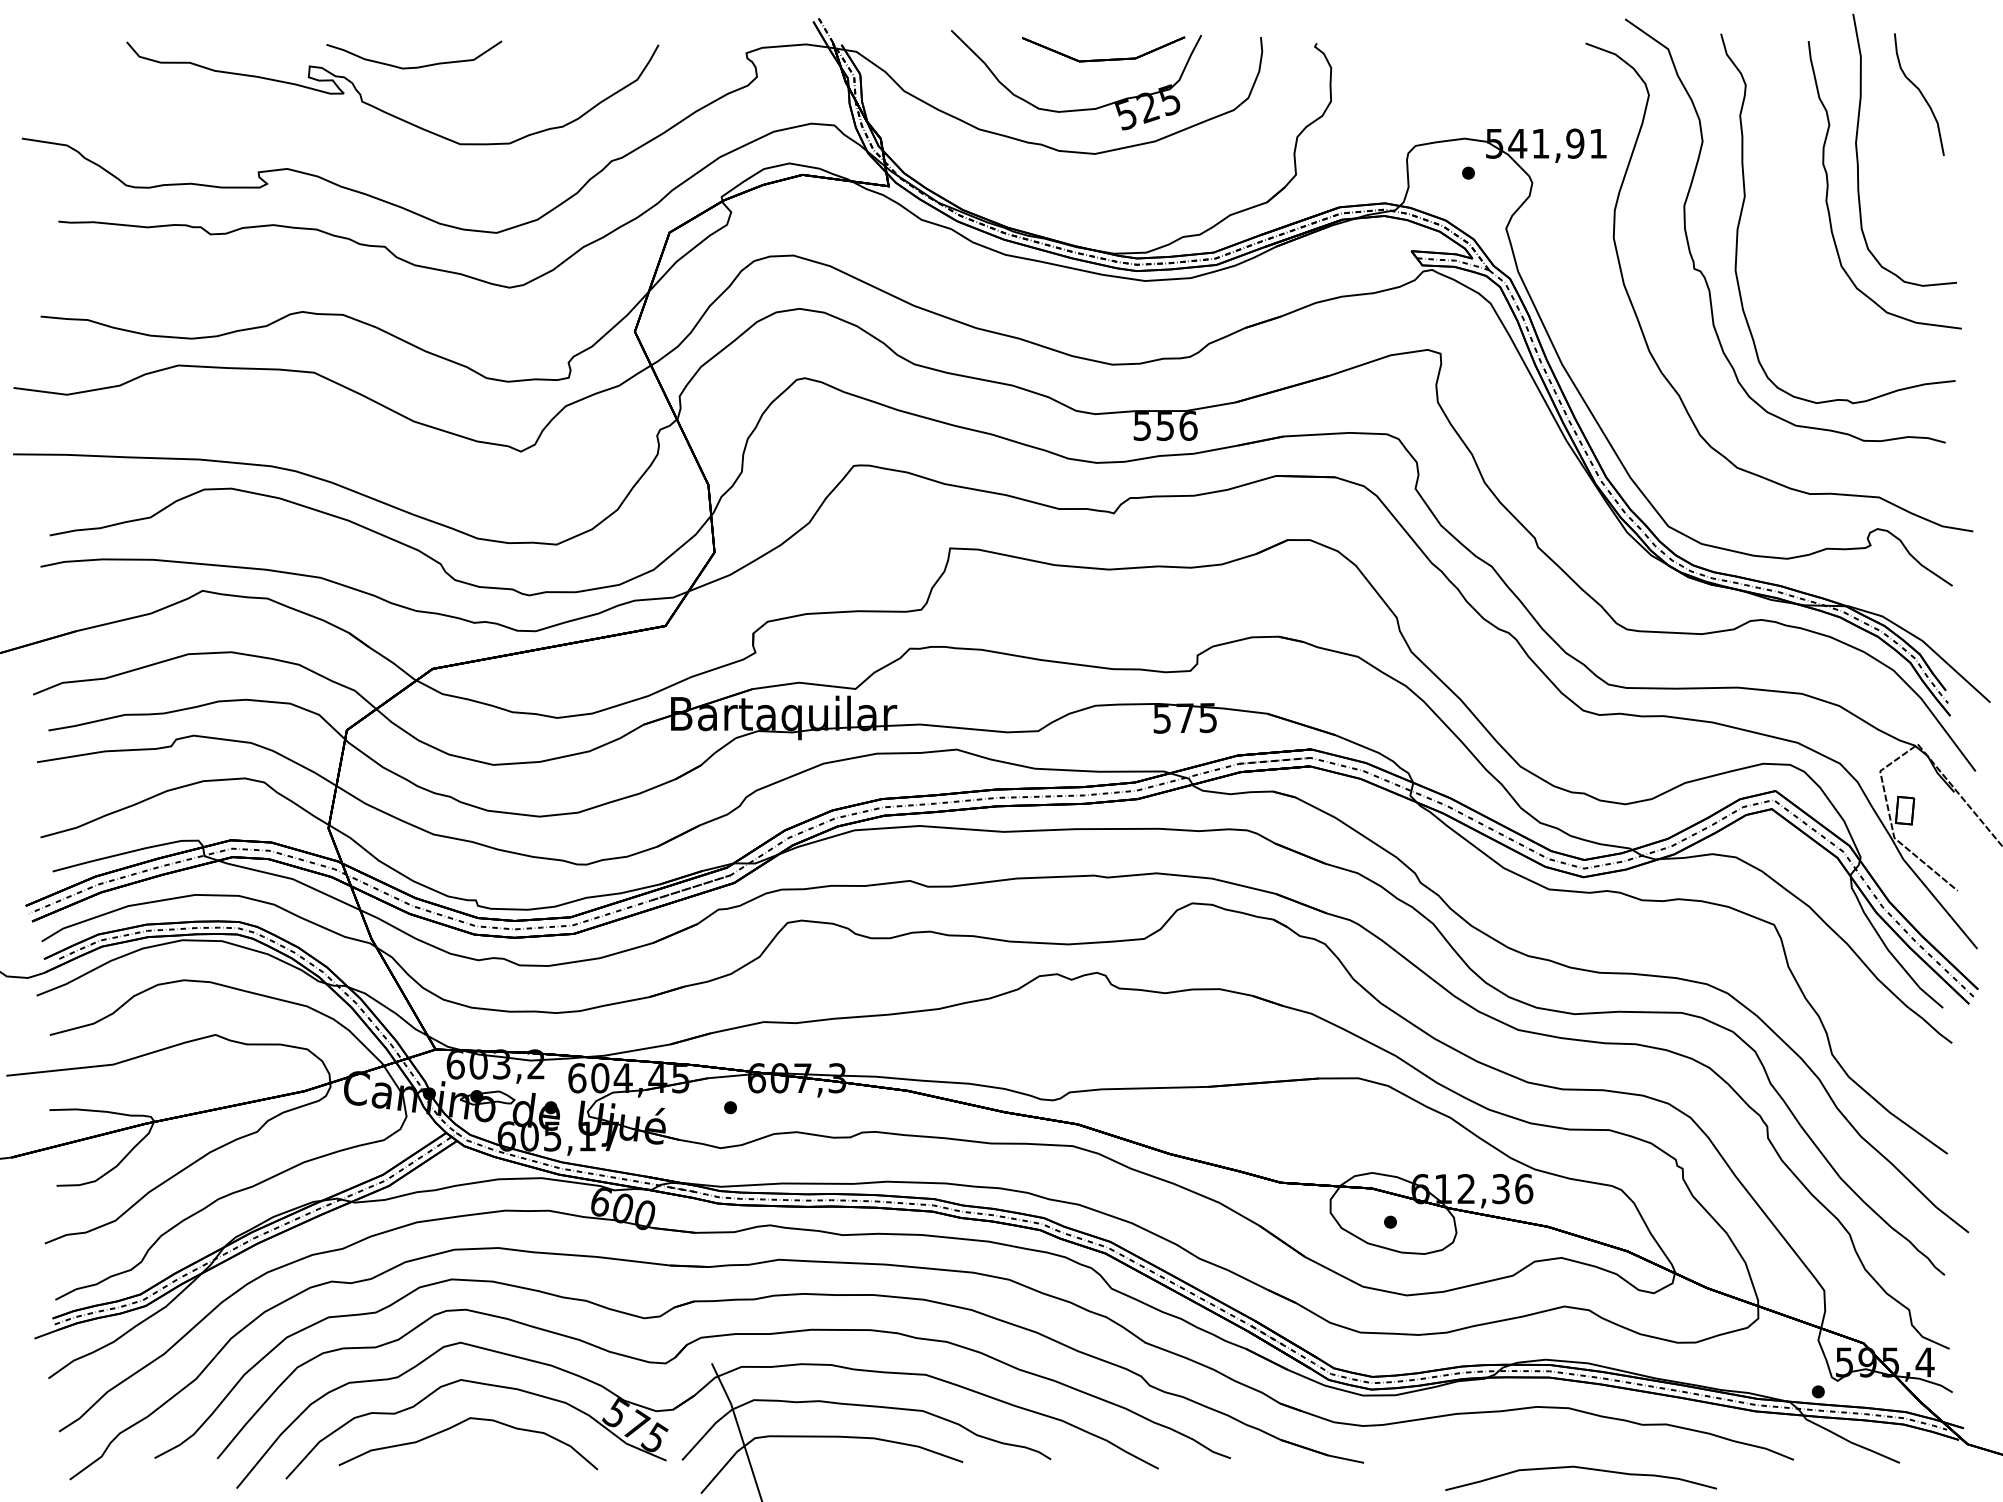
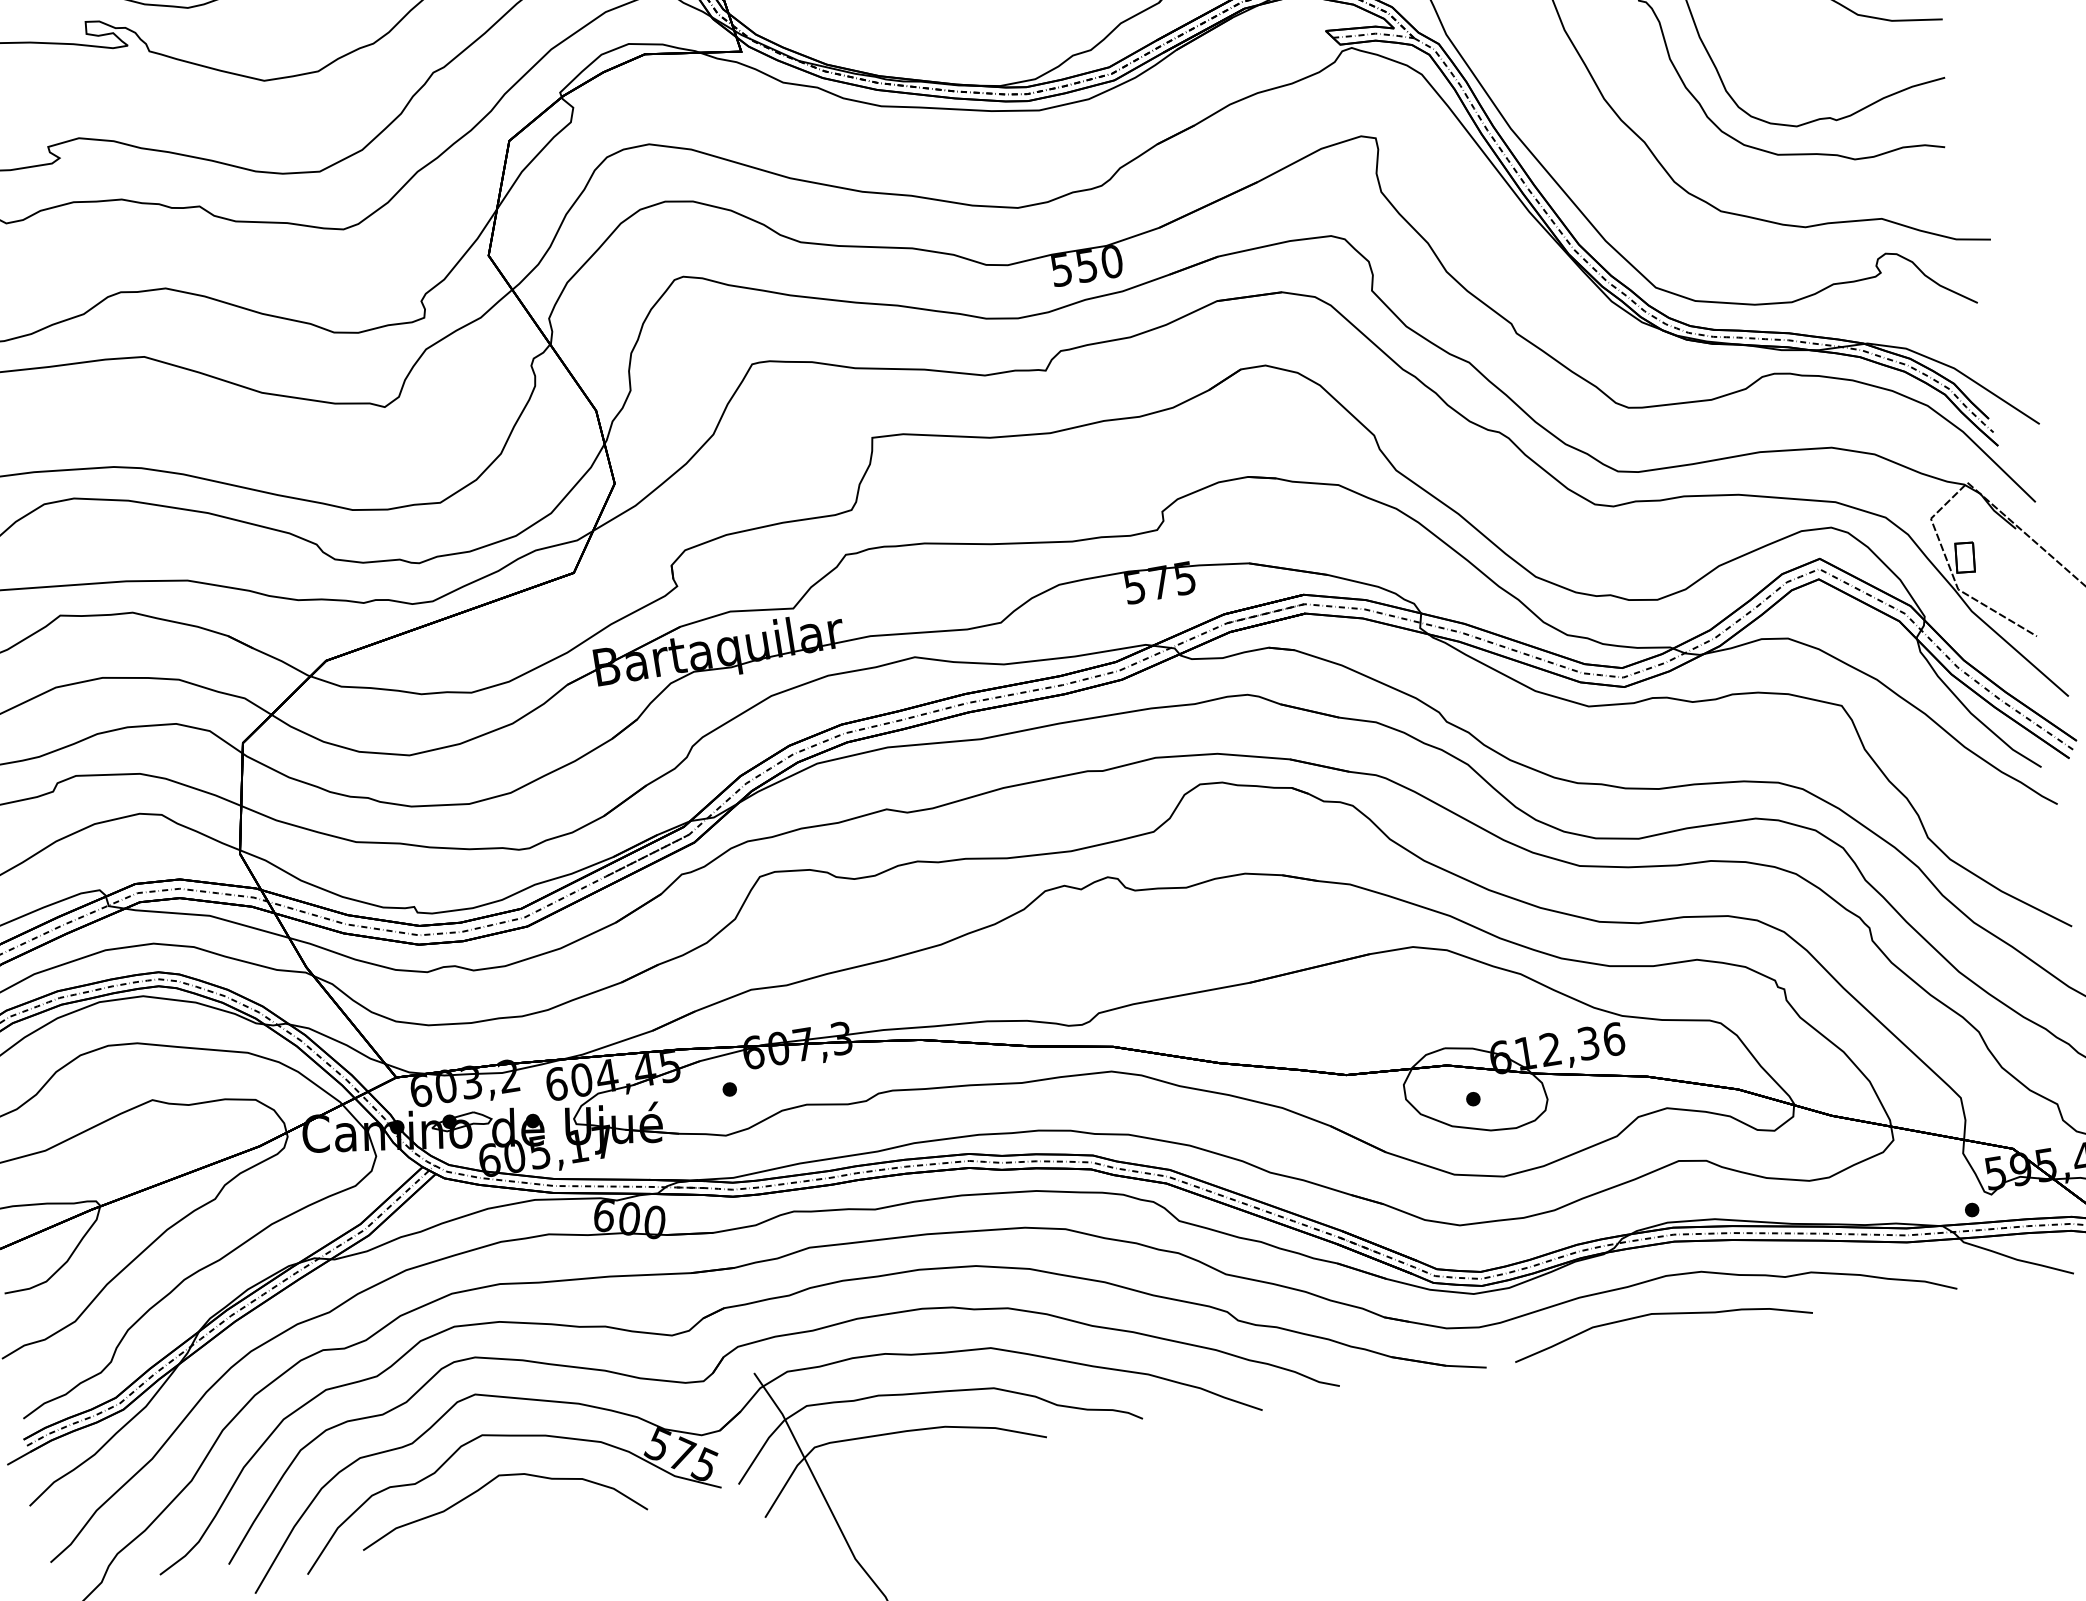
text: (1188, 425) -> (1112, 261), 556 -> 550
curve: (1584, 1469) -> (1664, 1315), moved

